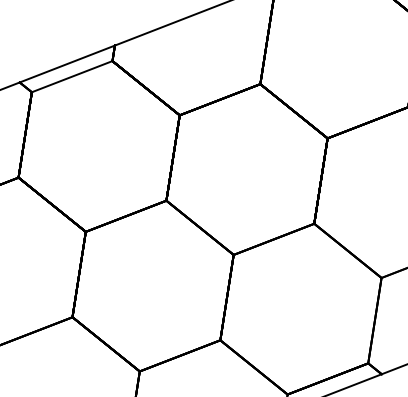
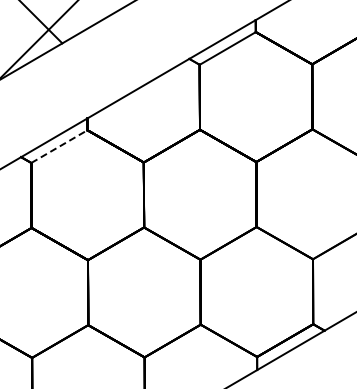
line: (72, 76) -> (59, 146), solid -> dashed

